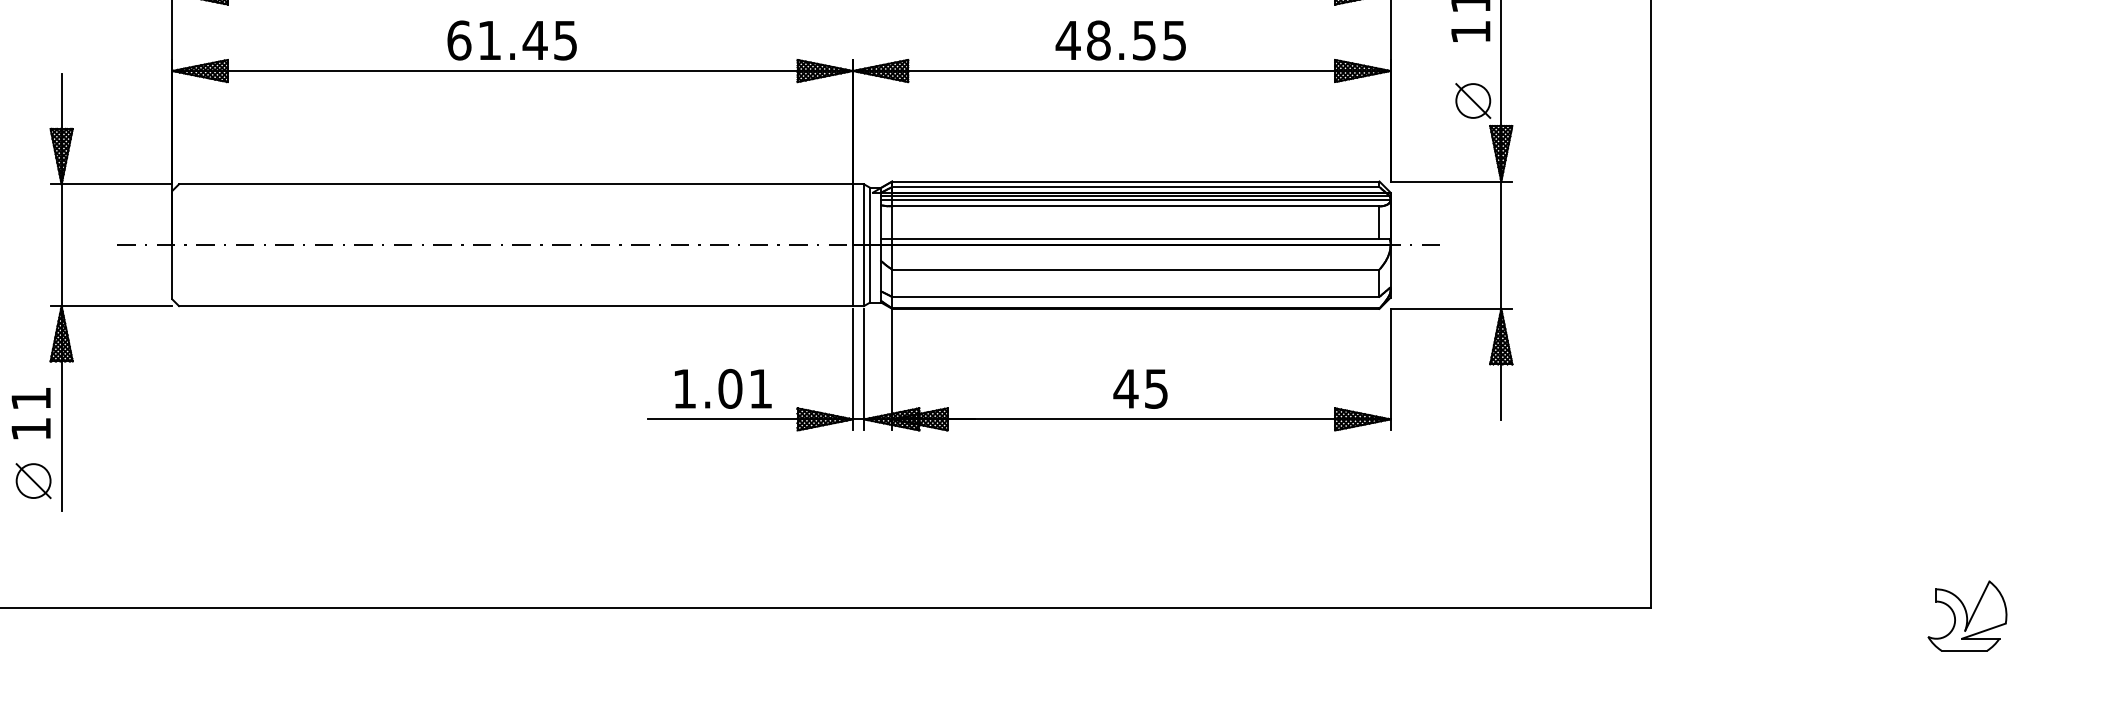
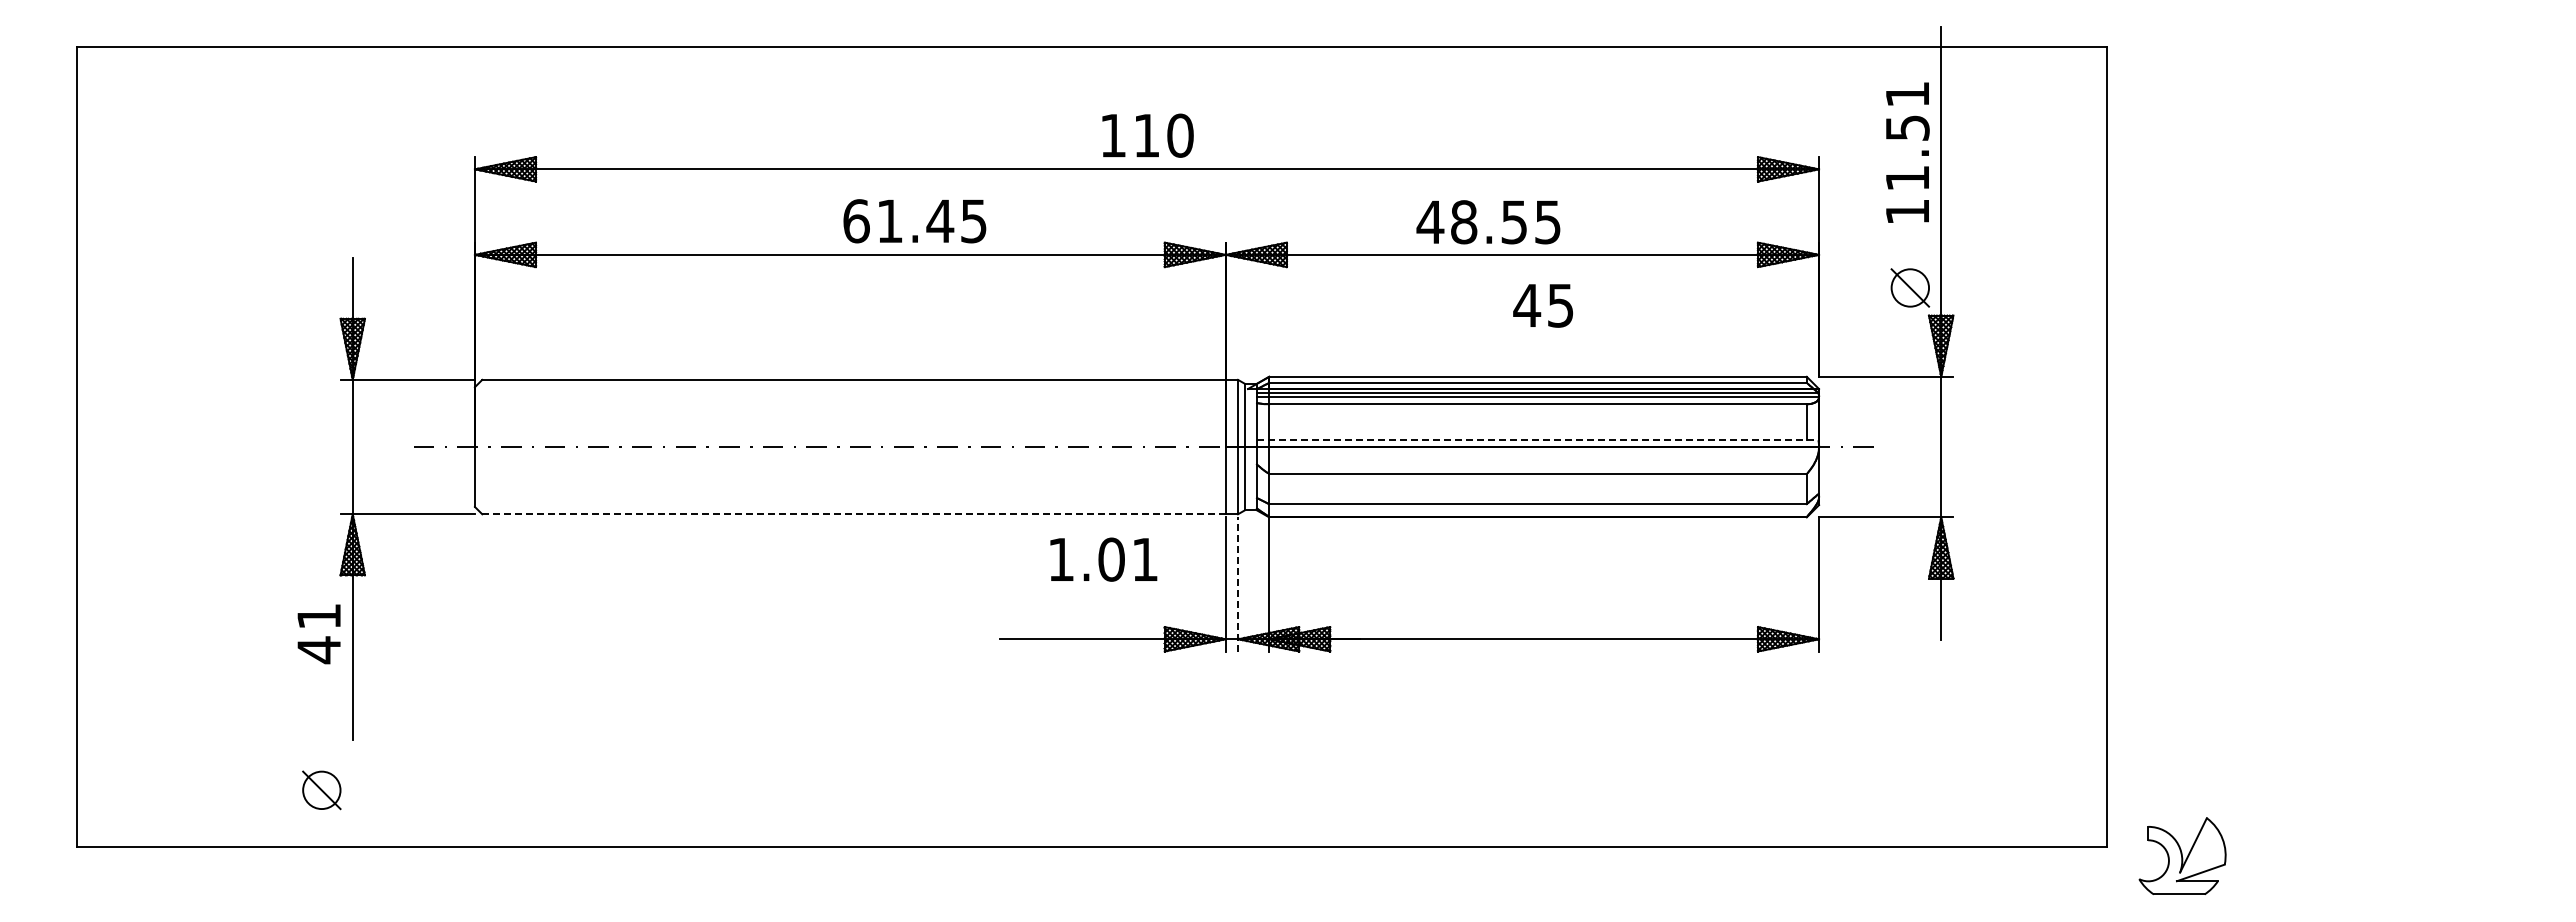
text: (511, 40) -> (914, 221), moved
text: (1120, 40) -> (1488, 222), moved
line: (1135, 239) -> (1537, 440), solid -> dashed
line: (516, 306) -> (854, 514), solid -> dashed
line: (864, 368) -> (1238, 583), solid -> dashed
text: (723, 388) -> (1103, 559), moved
text: (1139, 388) -> (1542, 305), moved
text: (30, 429) -> (318, 650), 11 -> 41
part: (33, 481) -> (321, 790), moved
part: (1967, 615) -> (2182, 855), moved

